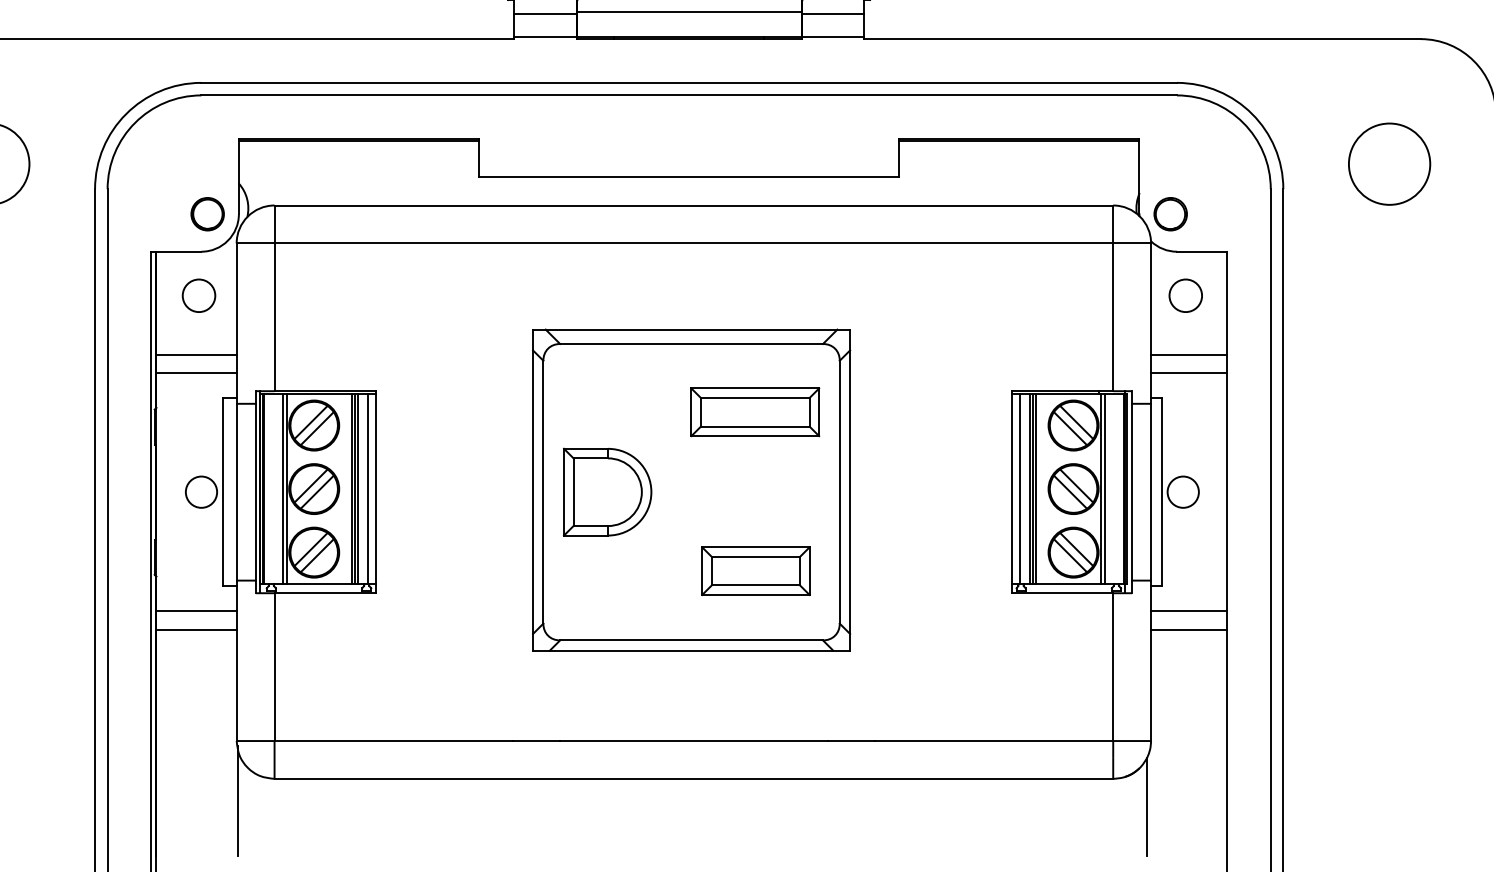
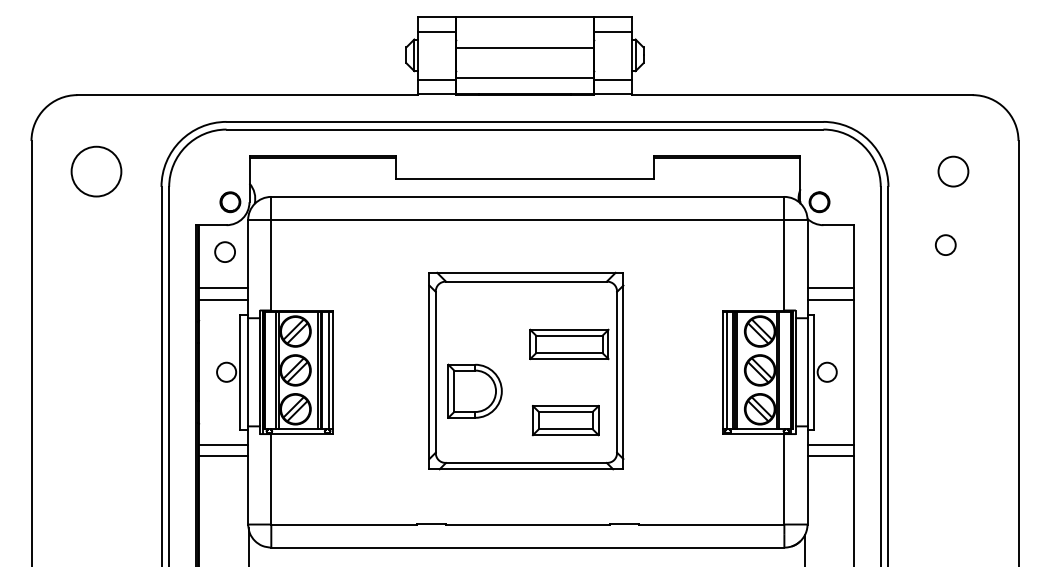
circle: (1389, 163) -> (953, 171), size x0.6
circle: (1185, 294) -> (945, 244), moved
part: (755, 412) -> (569, 344), moved
part: (606, 490) -> (474, 390), moved

